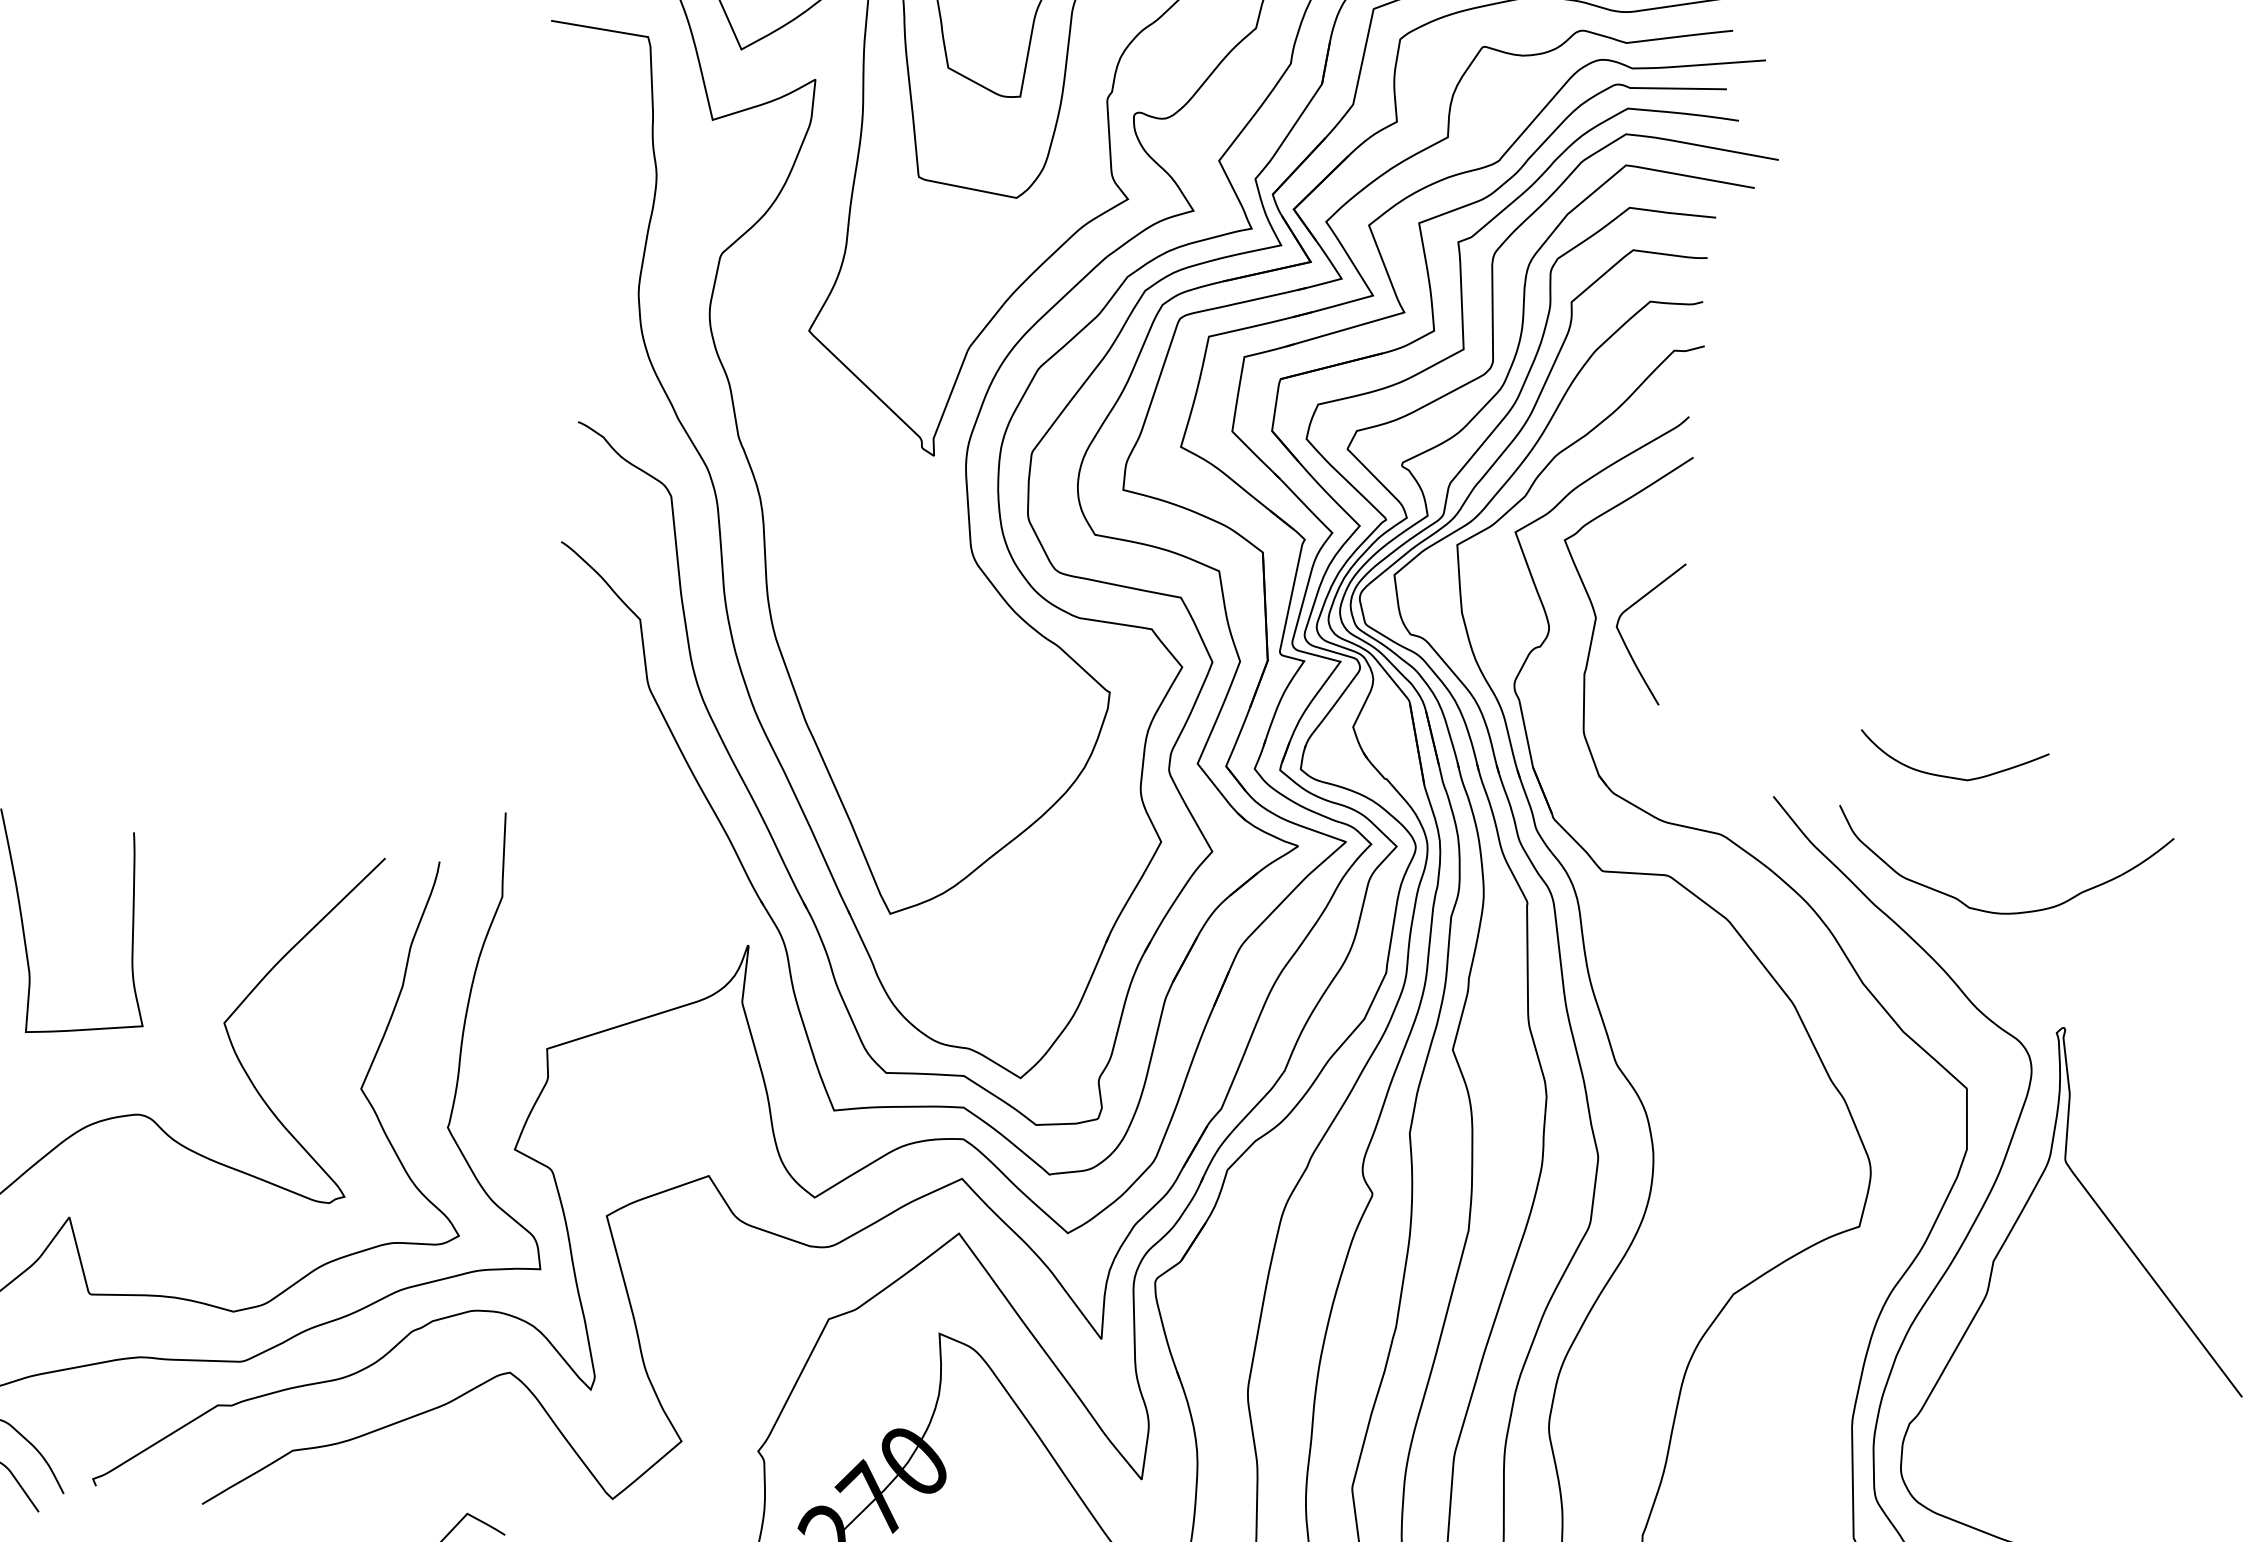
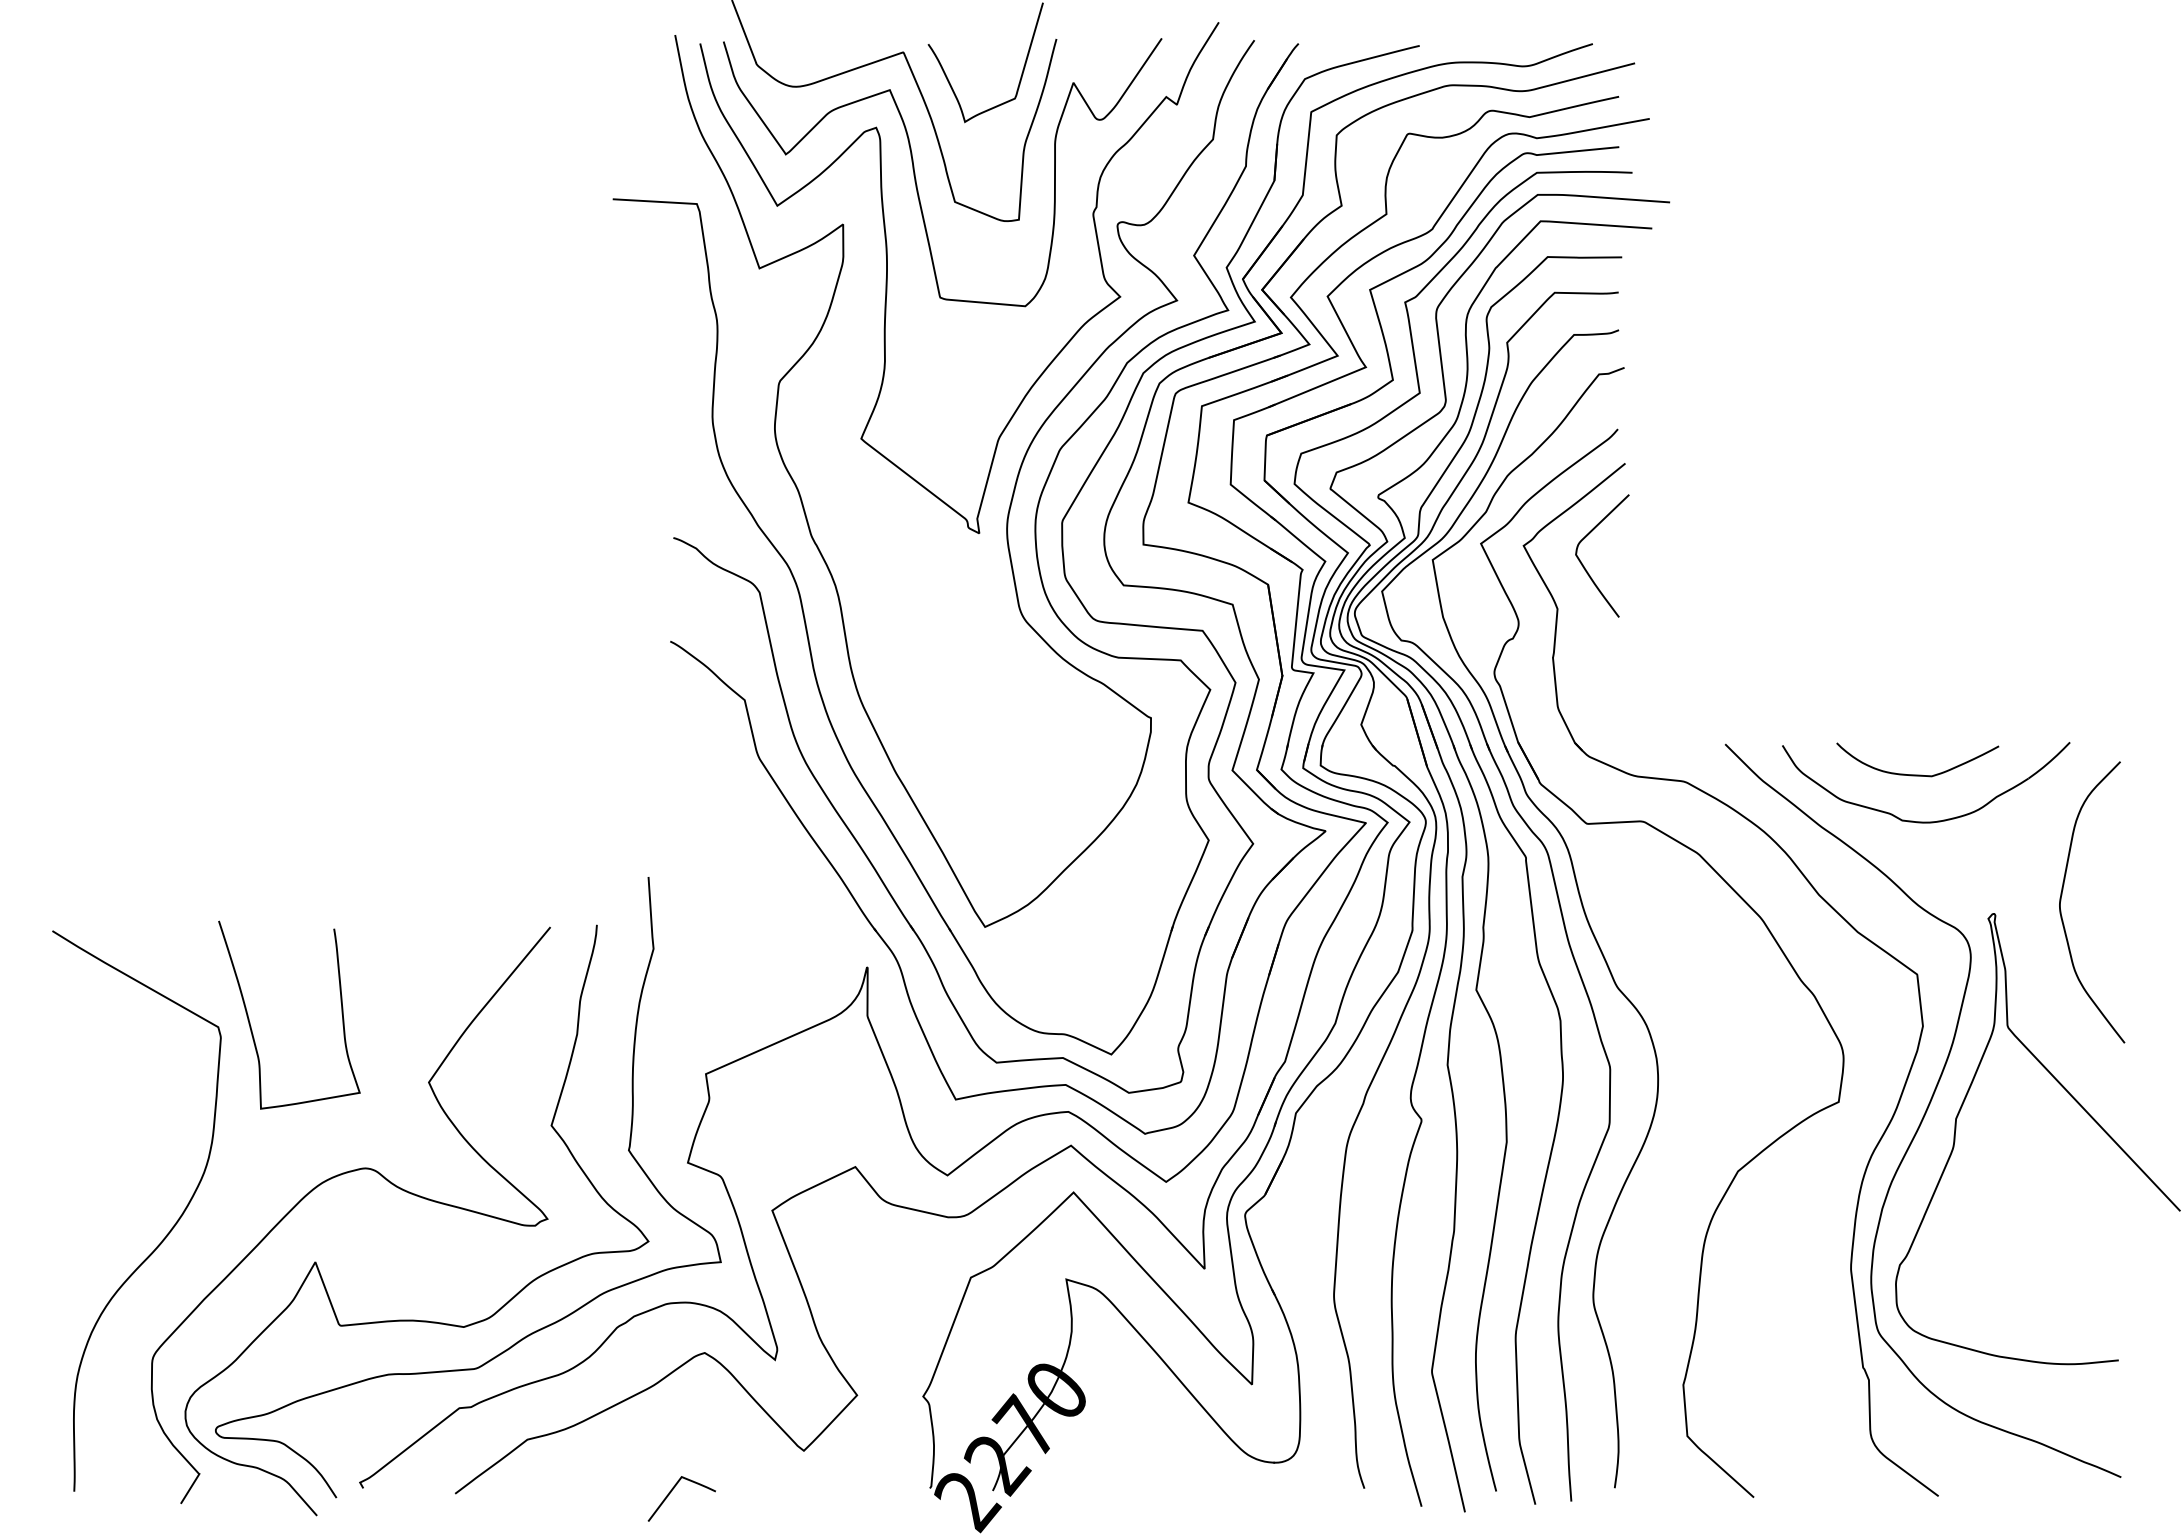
curve: (1626, 642) -> (1585, 567), moved
curve: (1951, 776) -> (1917, 774), moved
curve: (2145, 1015) -> (2062, 895), added

